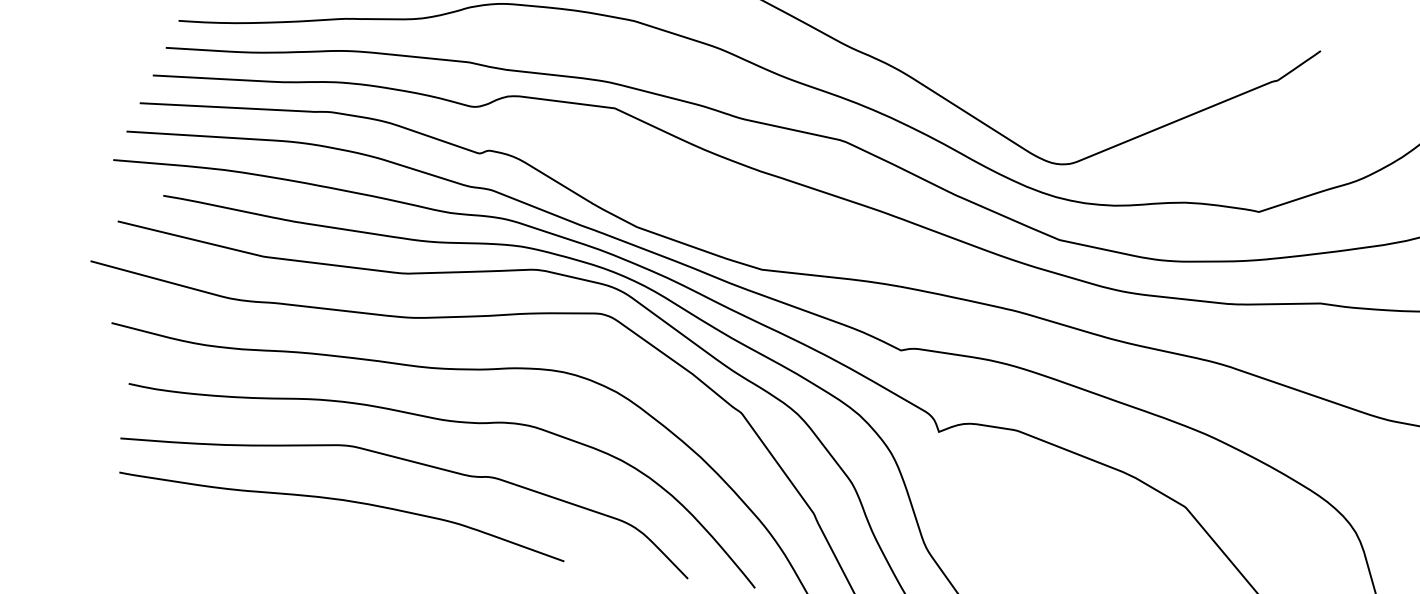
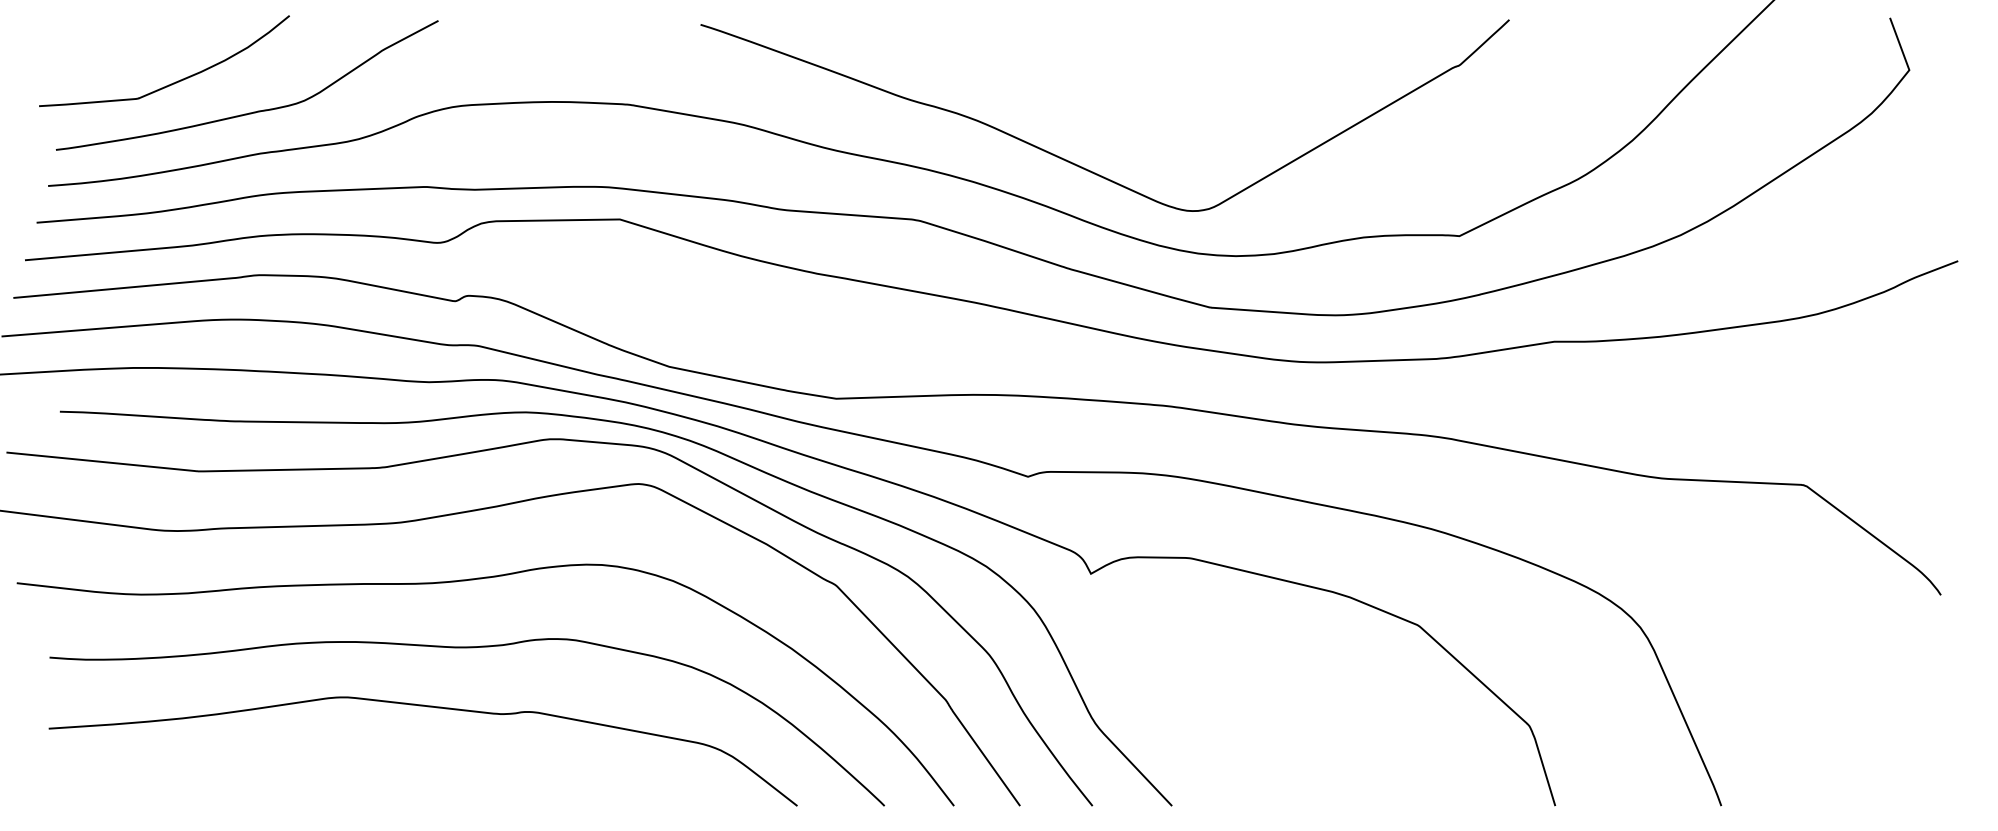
curve: (343, 501) -> (344, 768), removed

